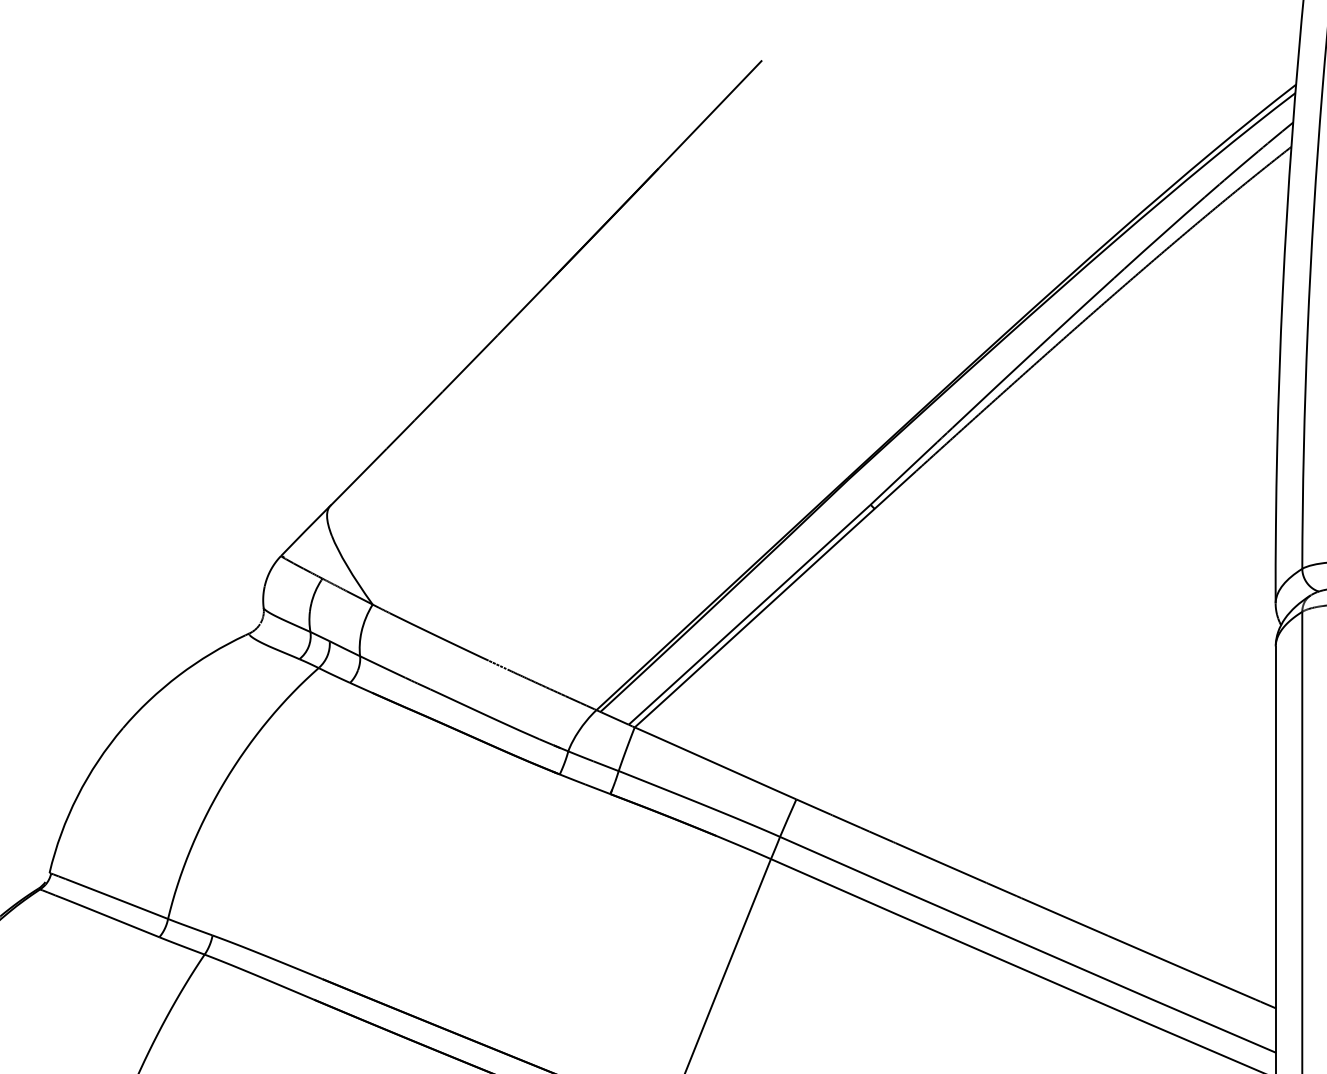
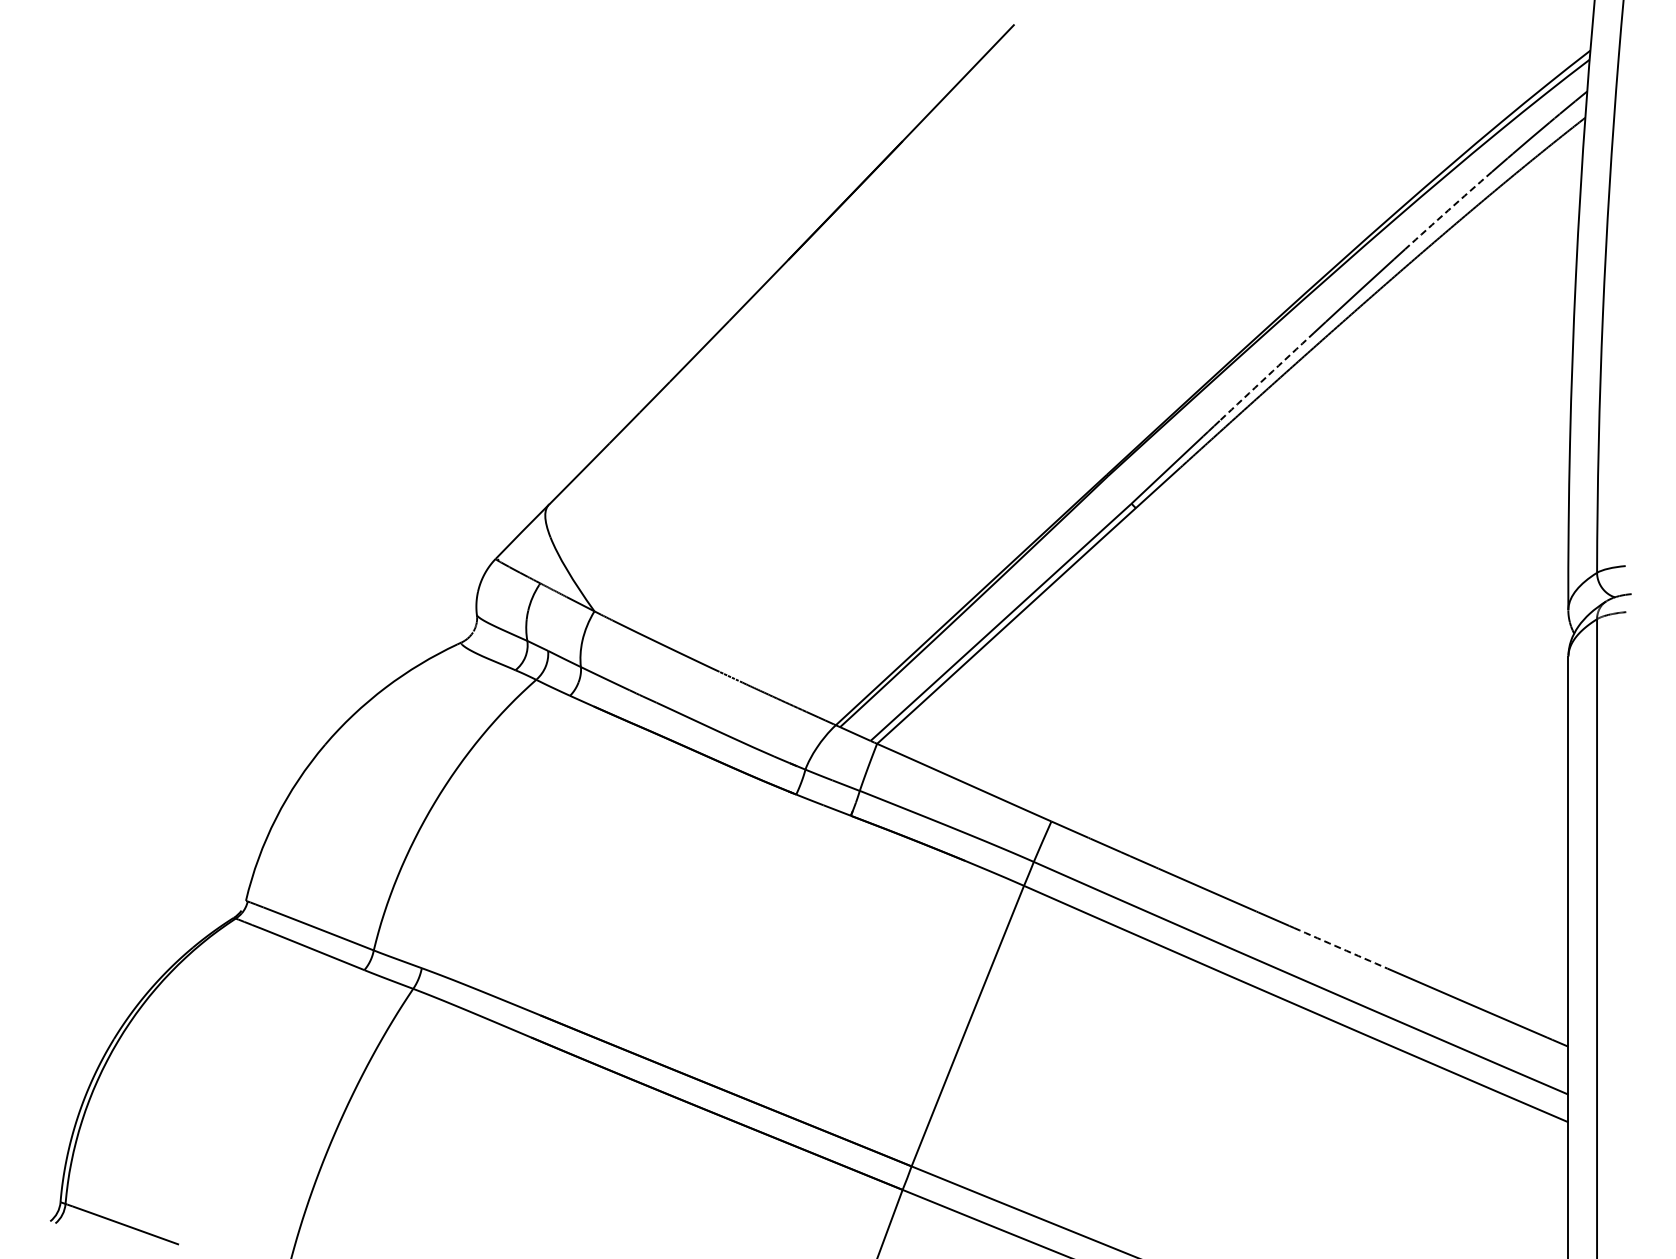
arc: (1164, 232) -> (1448, 210), solid -> dashed
arc: (995, 386) -> (1266, 376), solid -> dashed
arc: (1064, 917) -> (1340, 948), solid -> dashed

